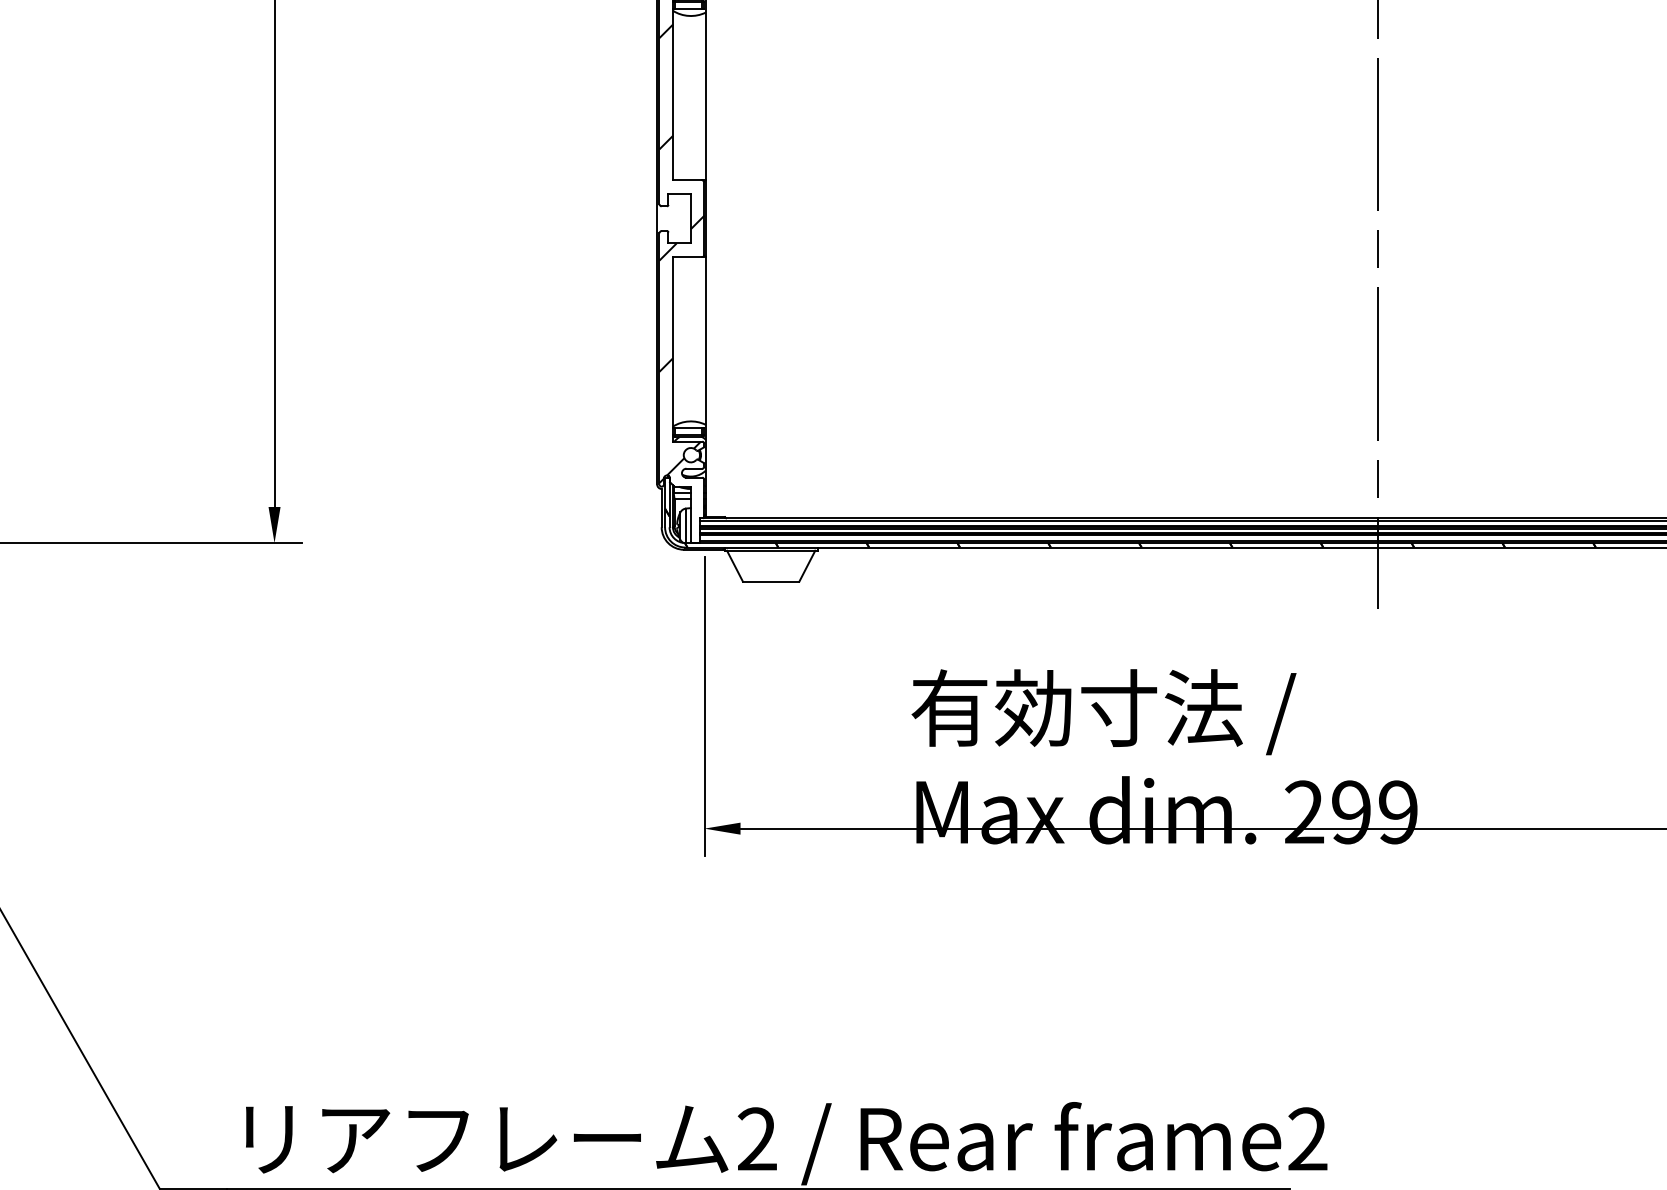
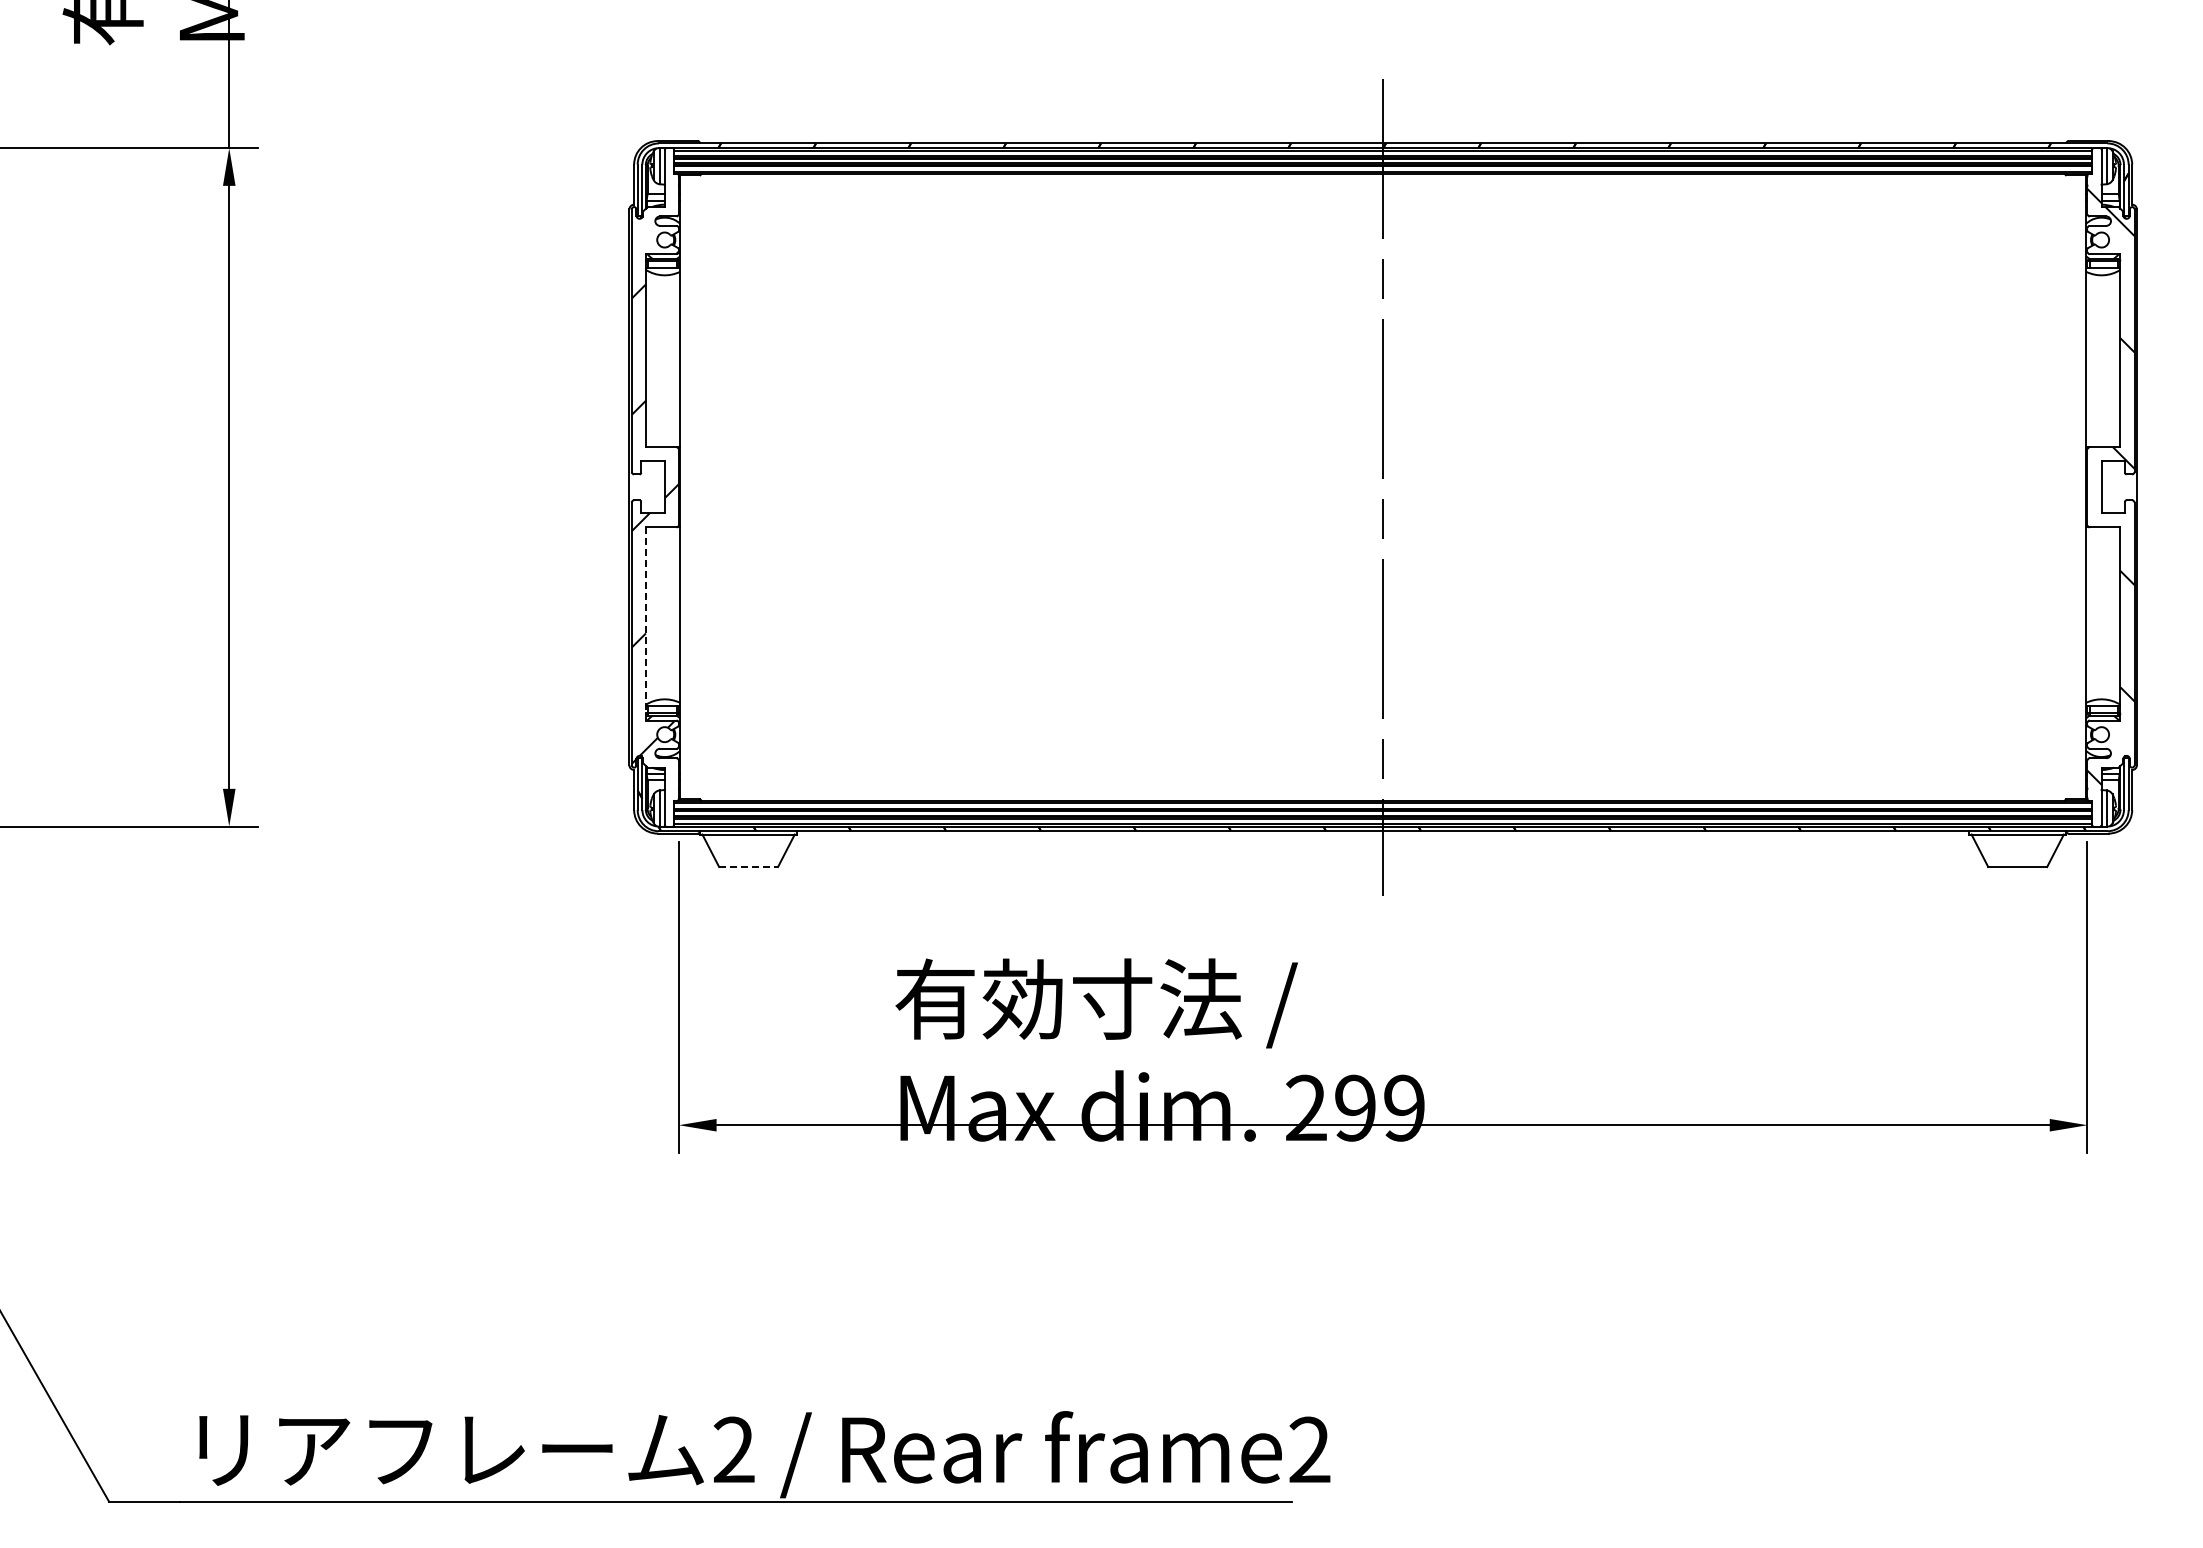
line: (672, 348) -> (645, 623), solid -> dashed
line: (772, 582) -> (749, 867), solid -> dashed

